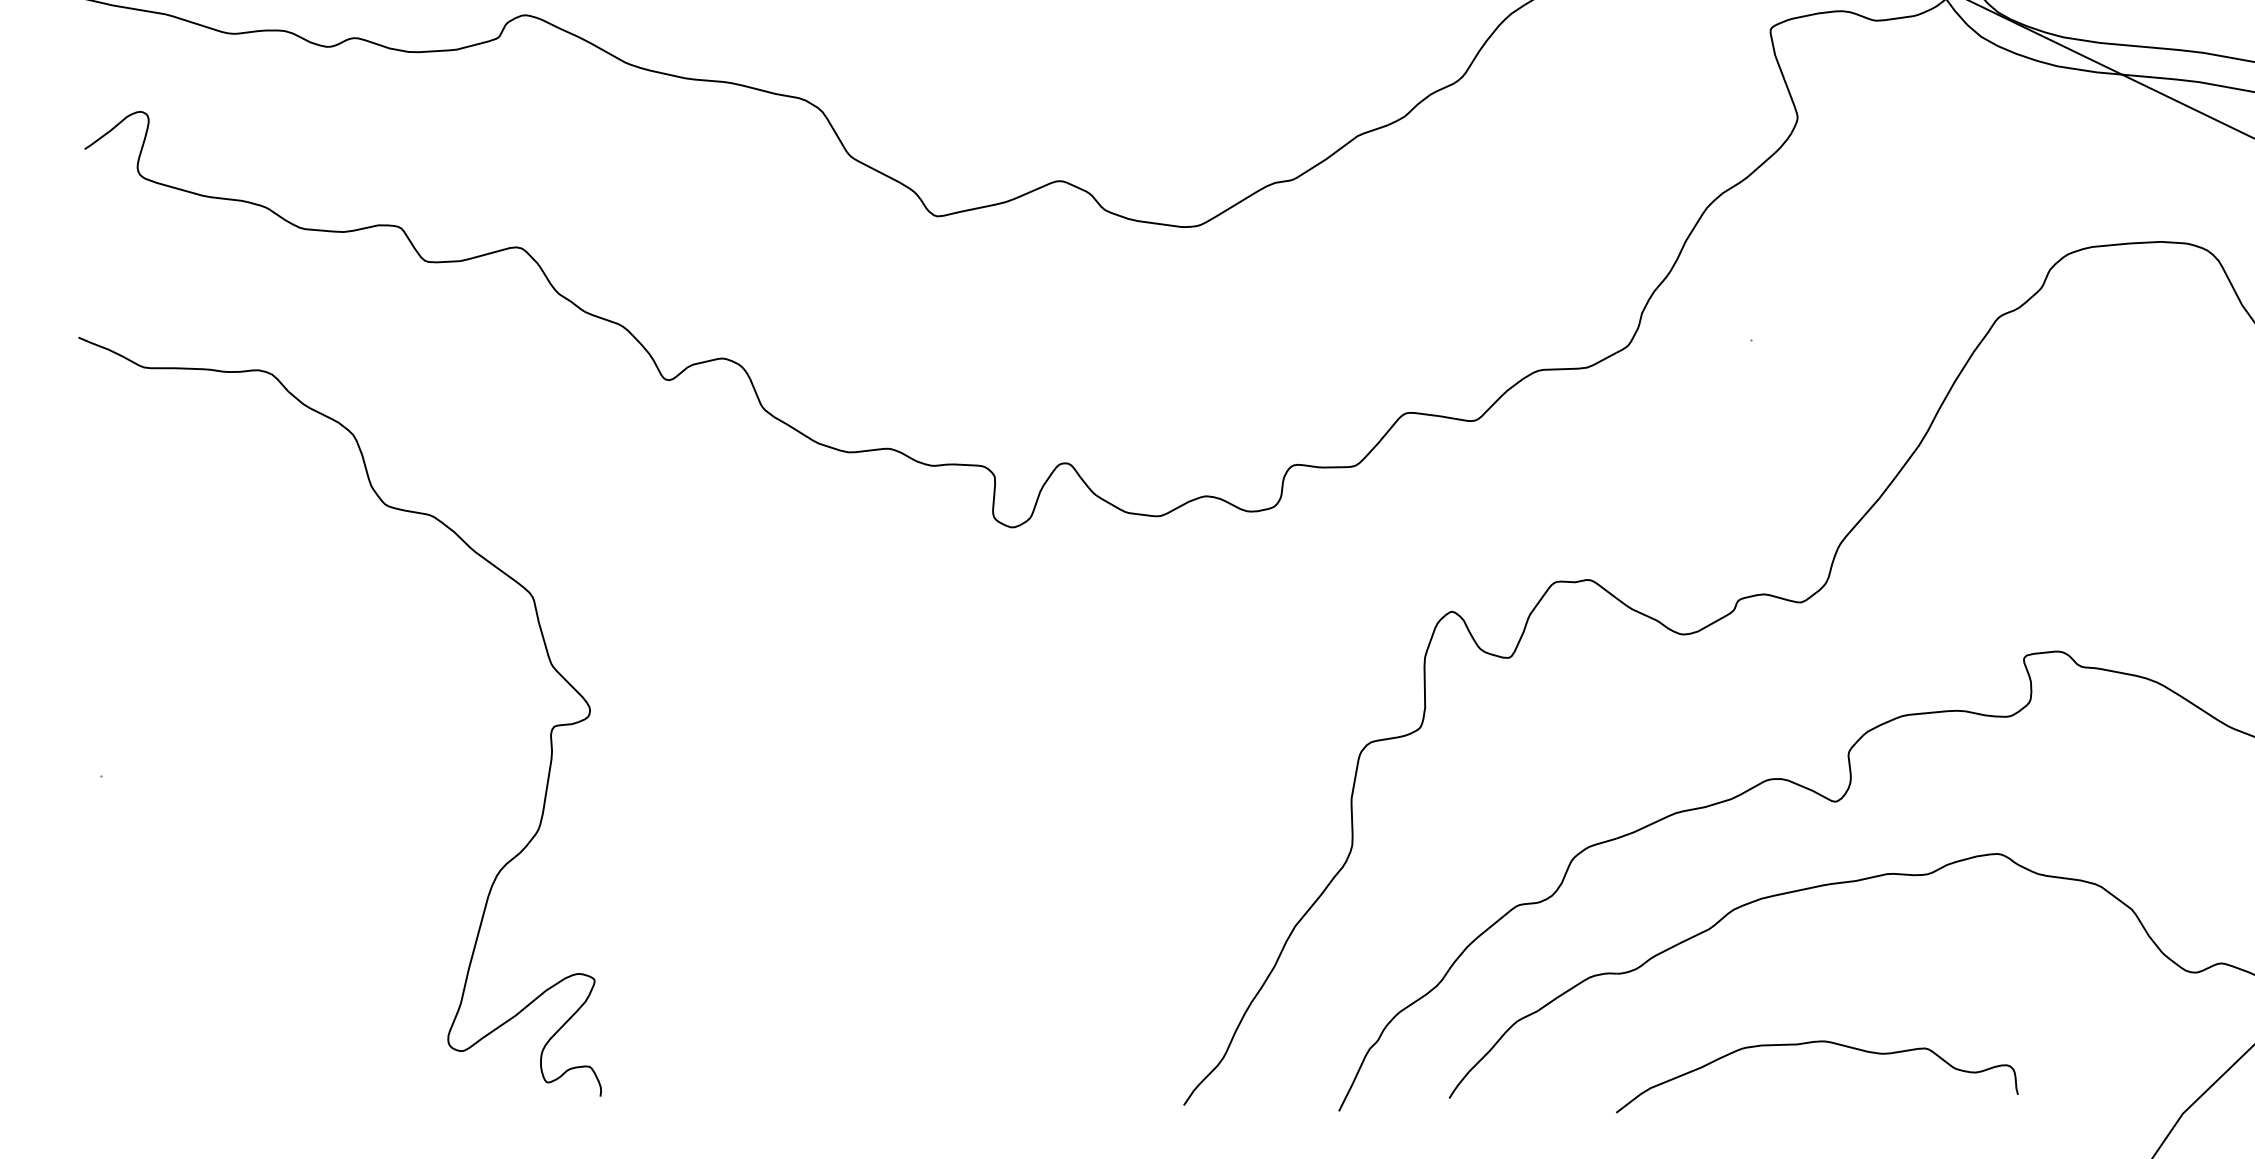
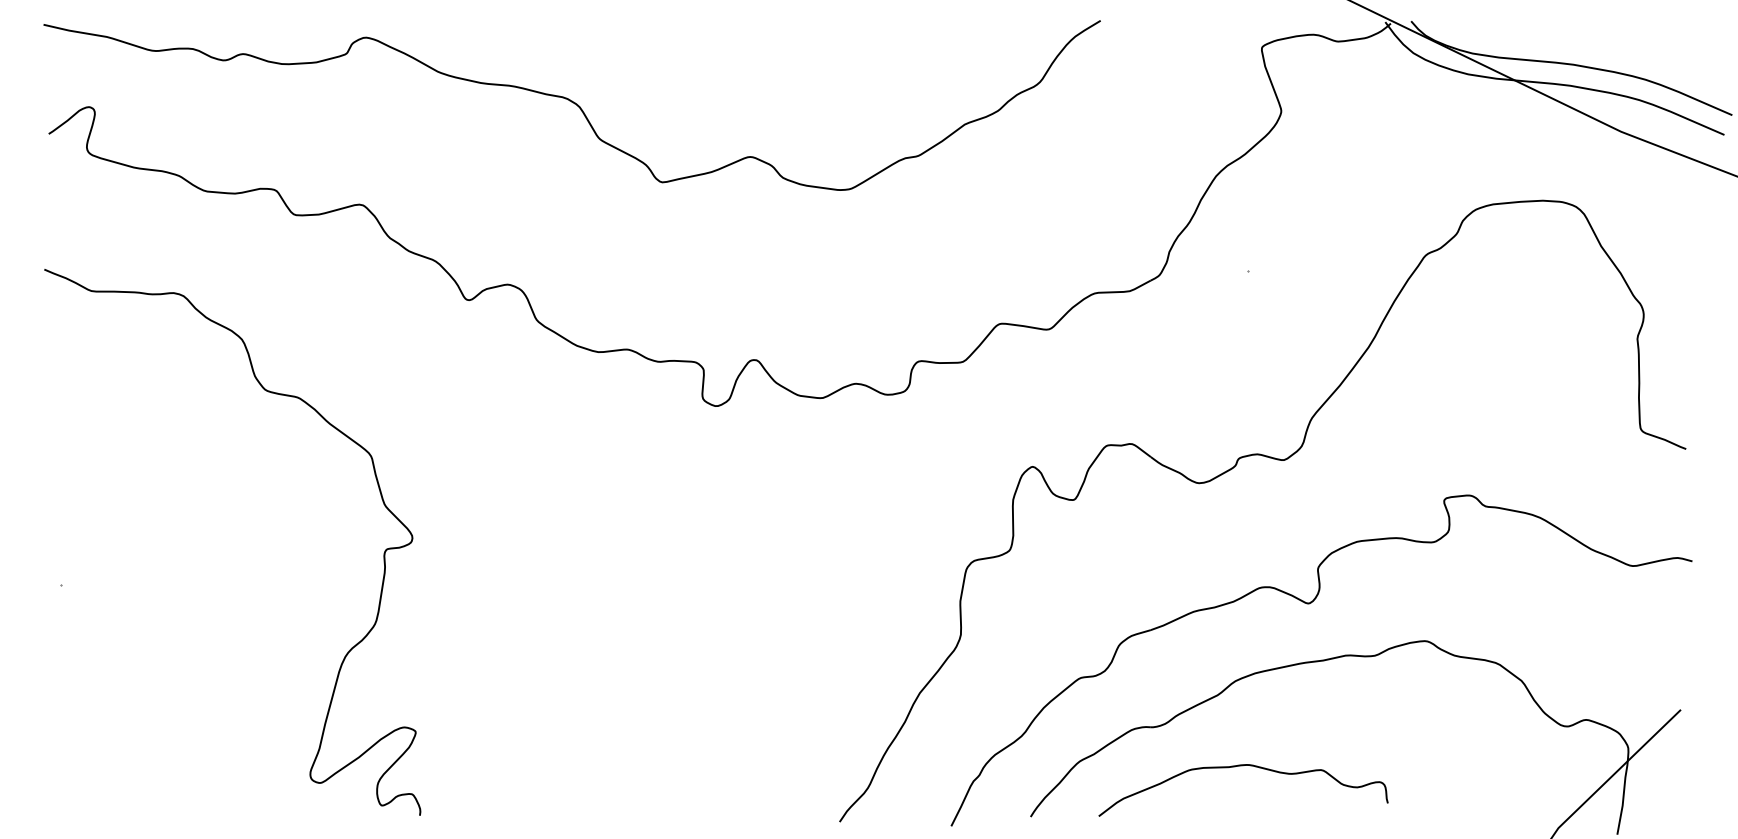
curve: (1817, 1043) -> (1243, 766), moved

